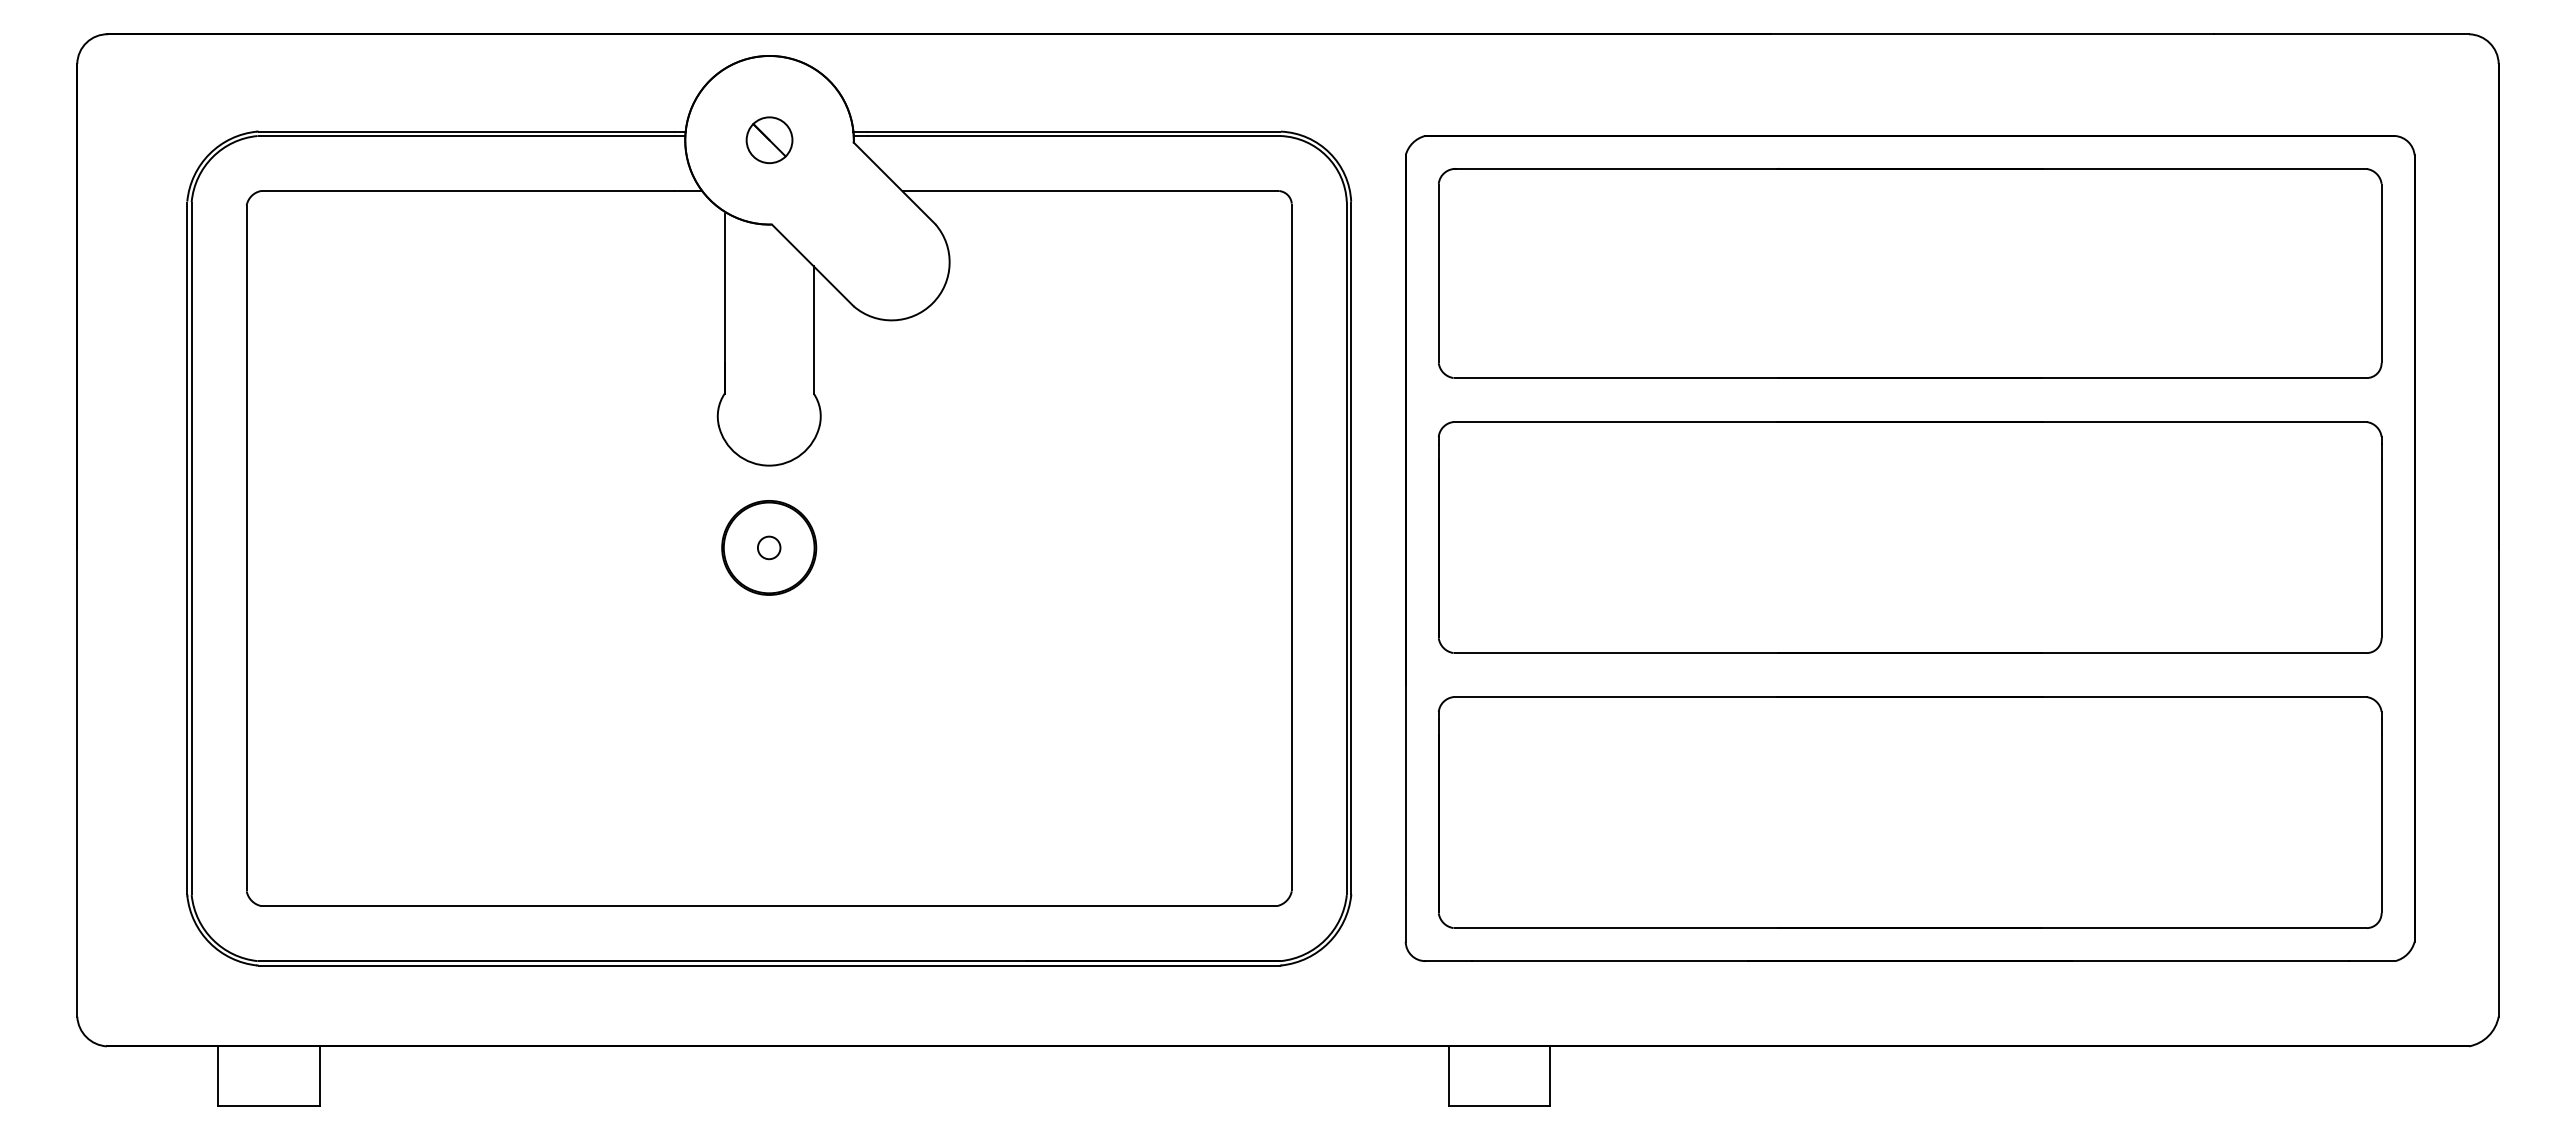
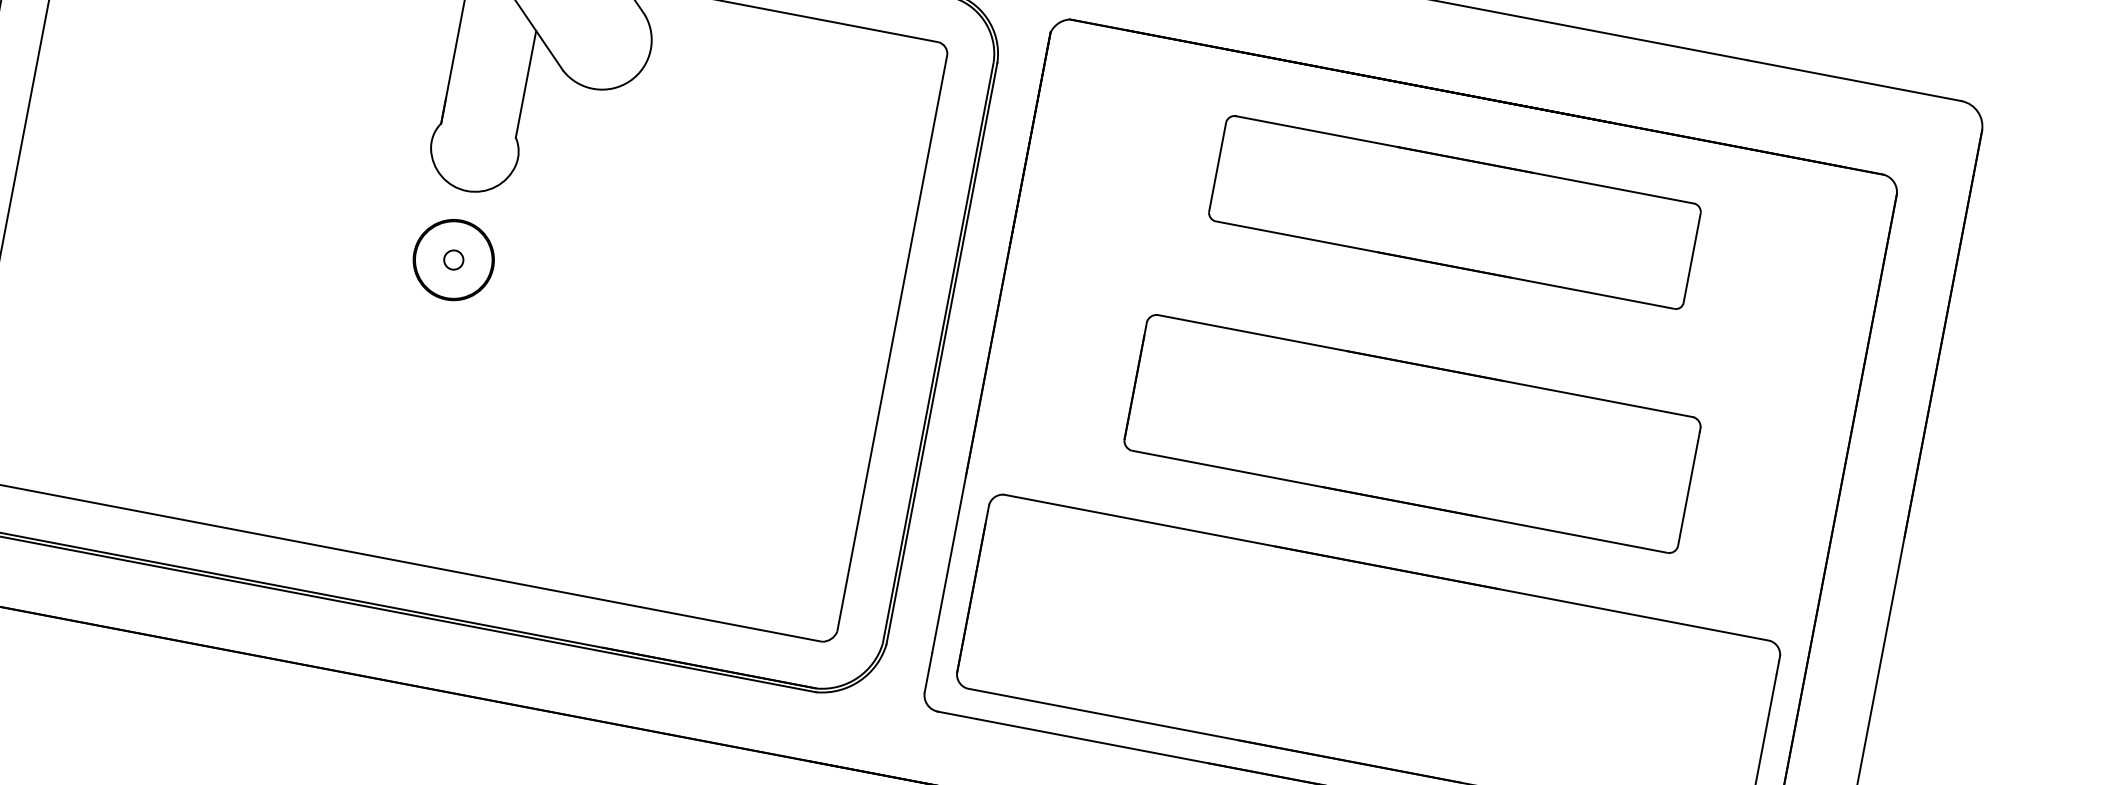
part: (1910, 273) -> (1455, 212), size x0.6
part: (1909, 537) -> (1412, 433), size x0.7

